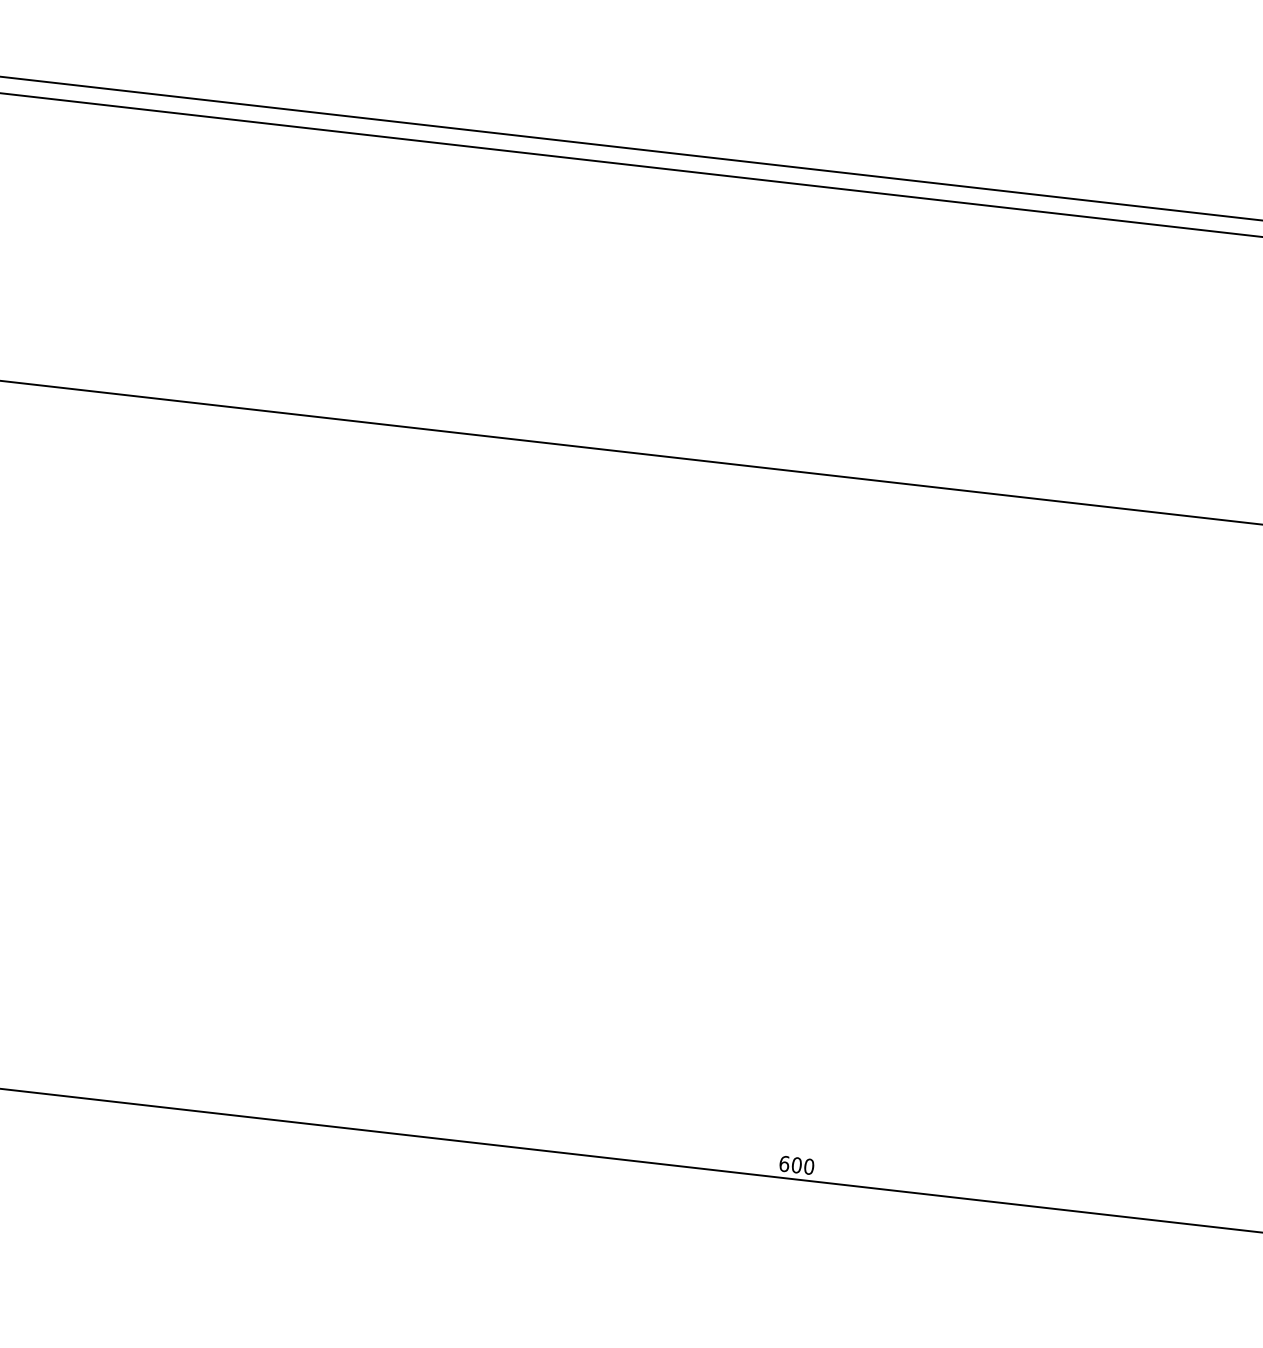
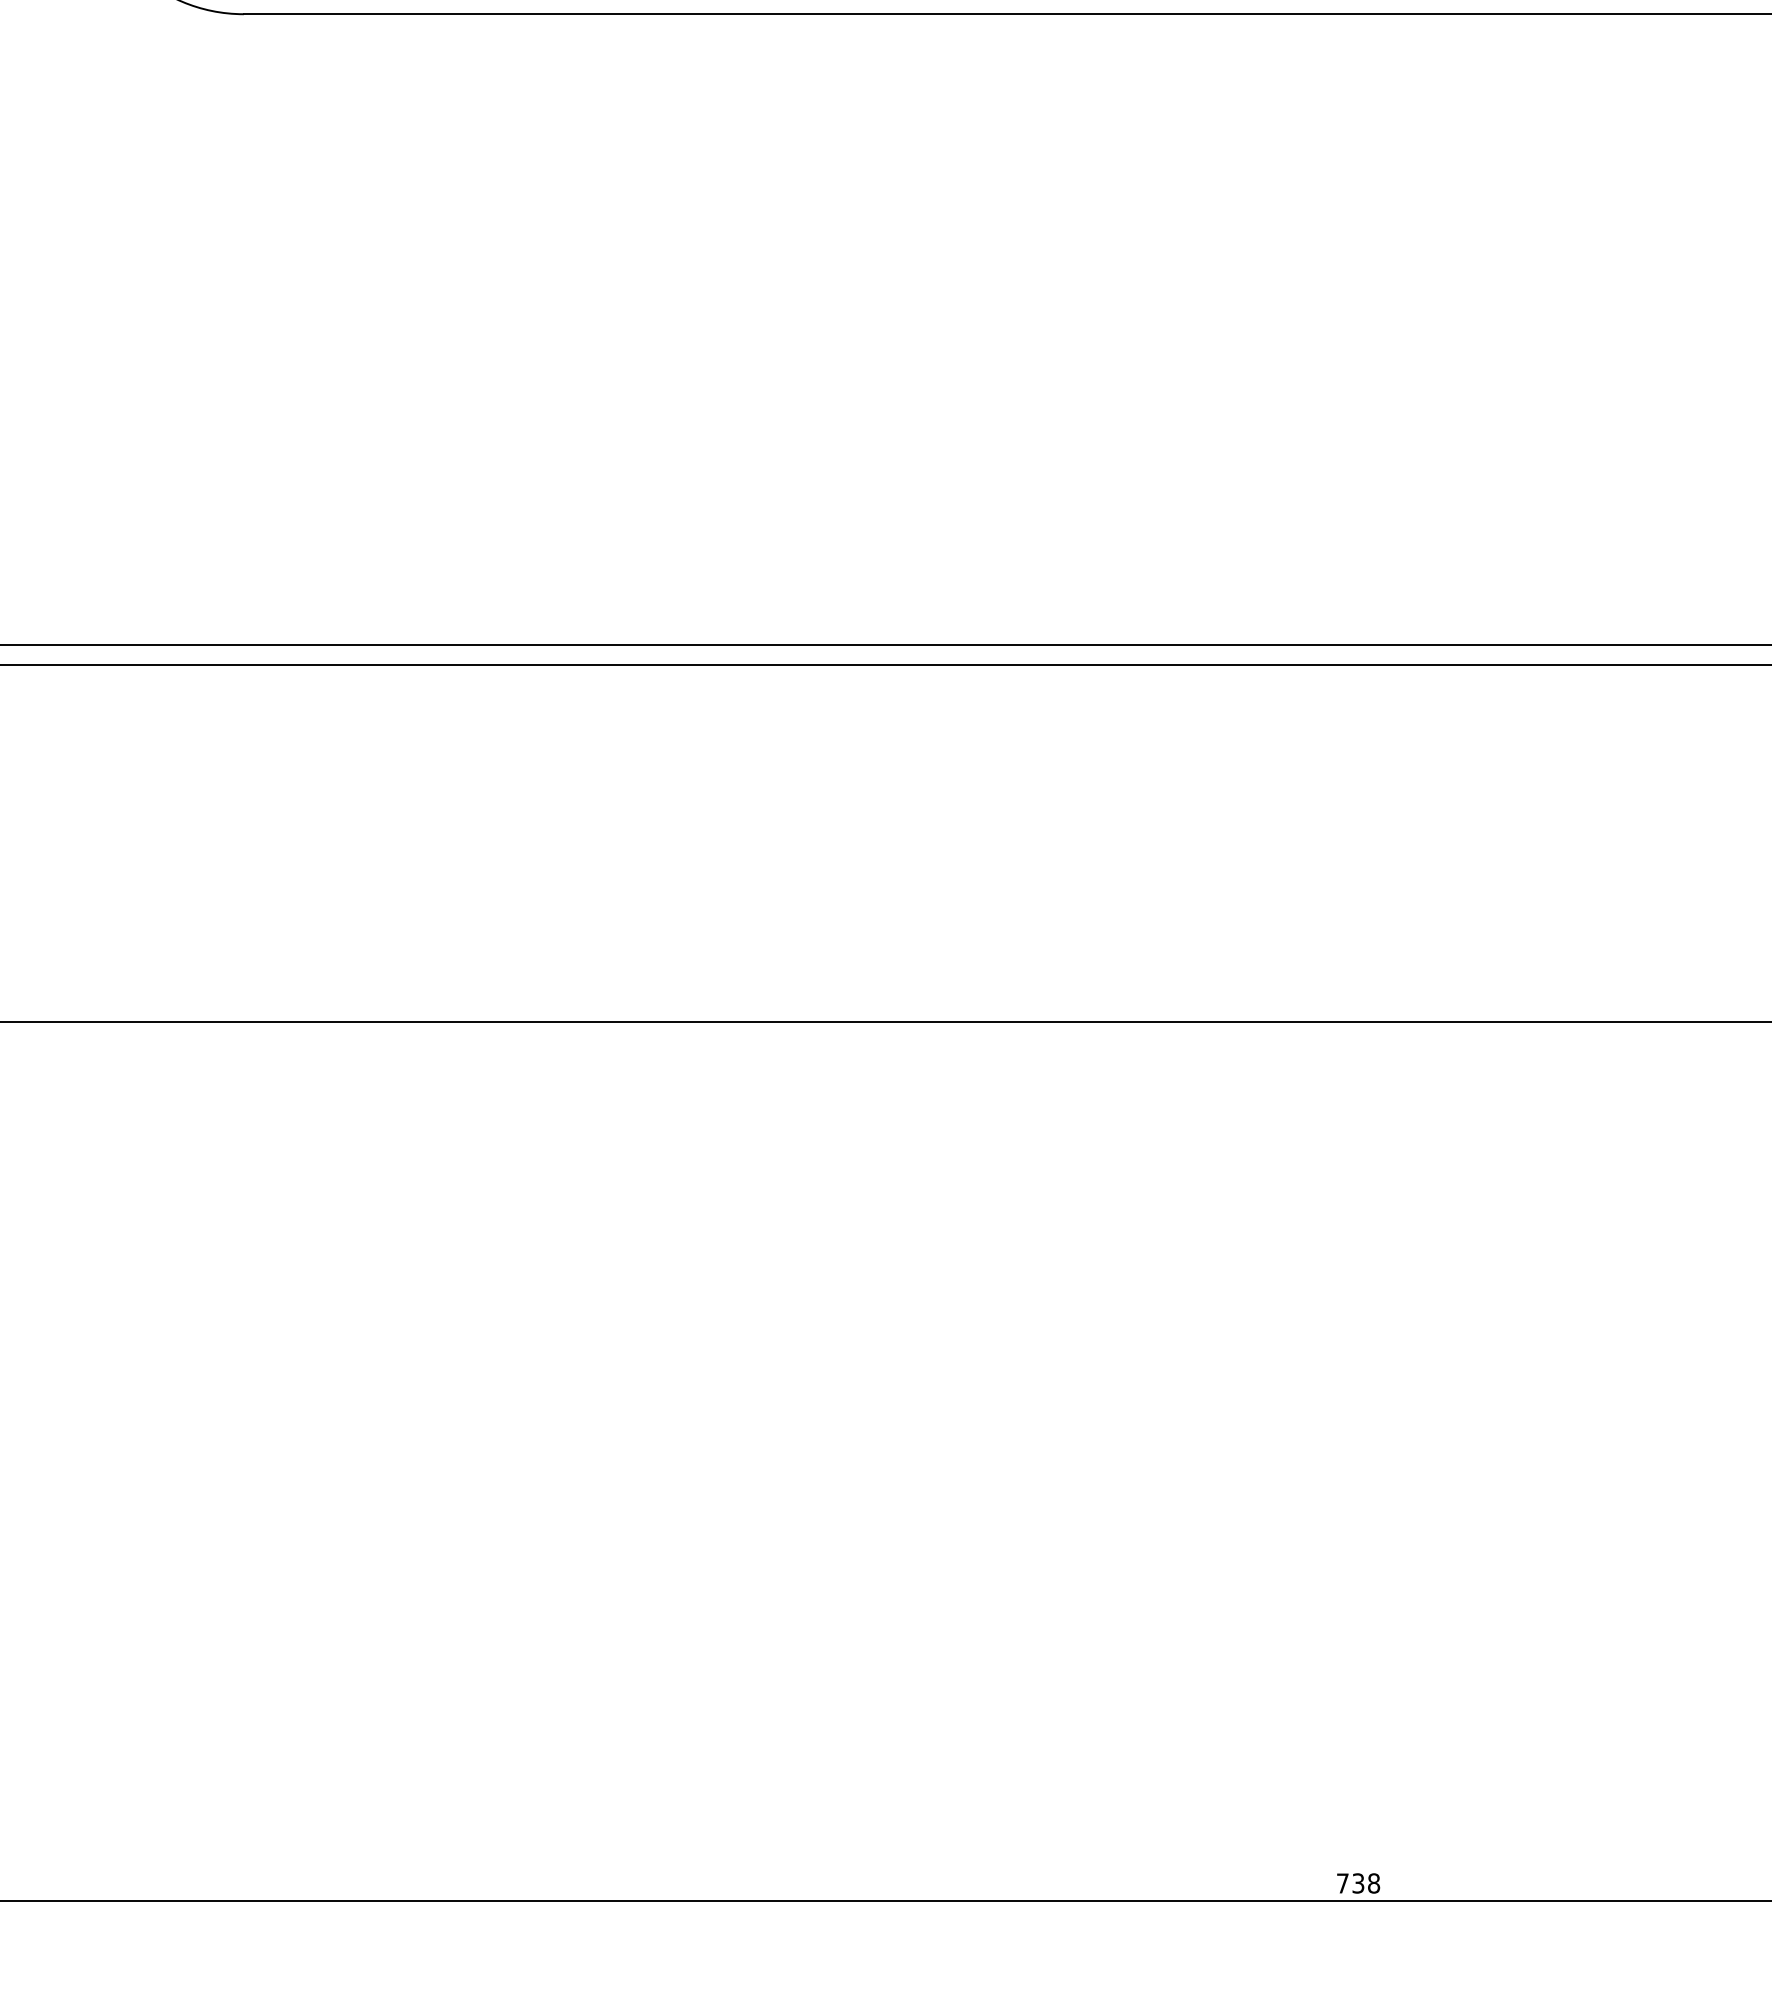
text: (796, 1165) -> (1358, 1883), 600 -> 738

